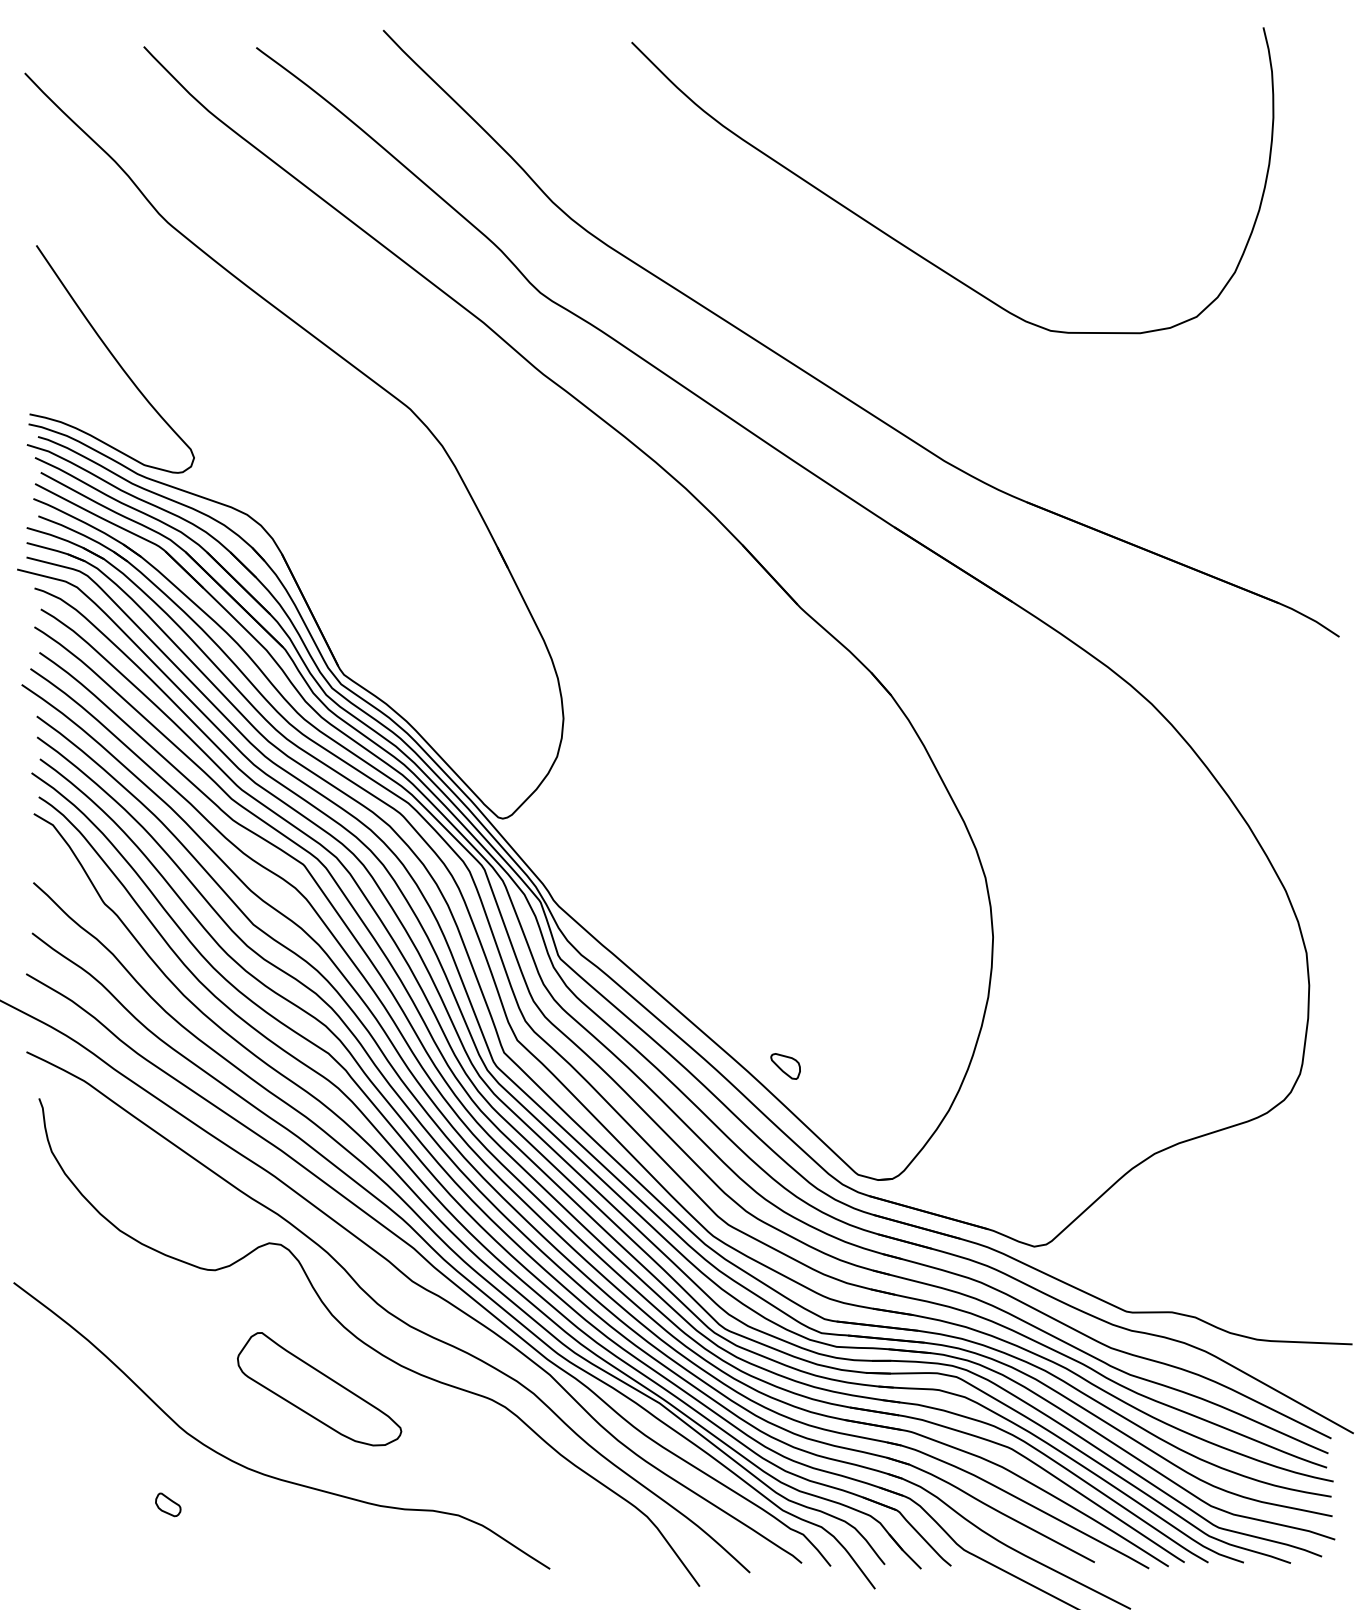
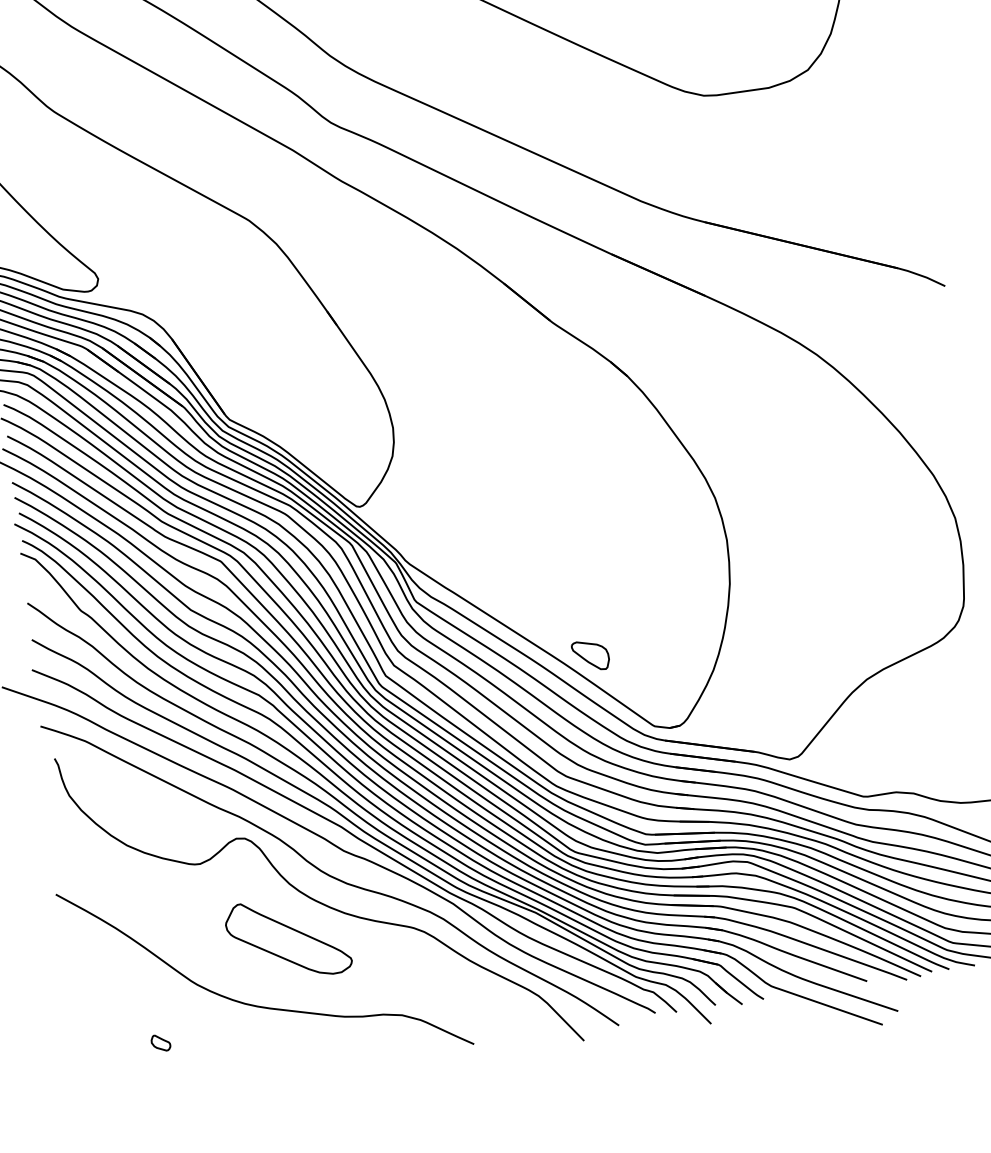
part: (785, 1066) -> (590, 655), size x1.67
part: (168, 1504) -> (161, 1042), moved

